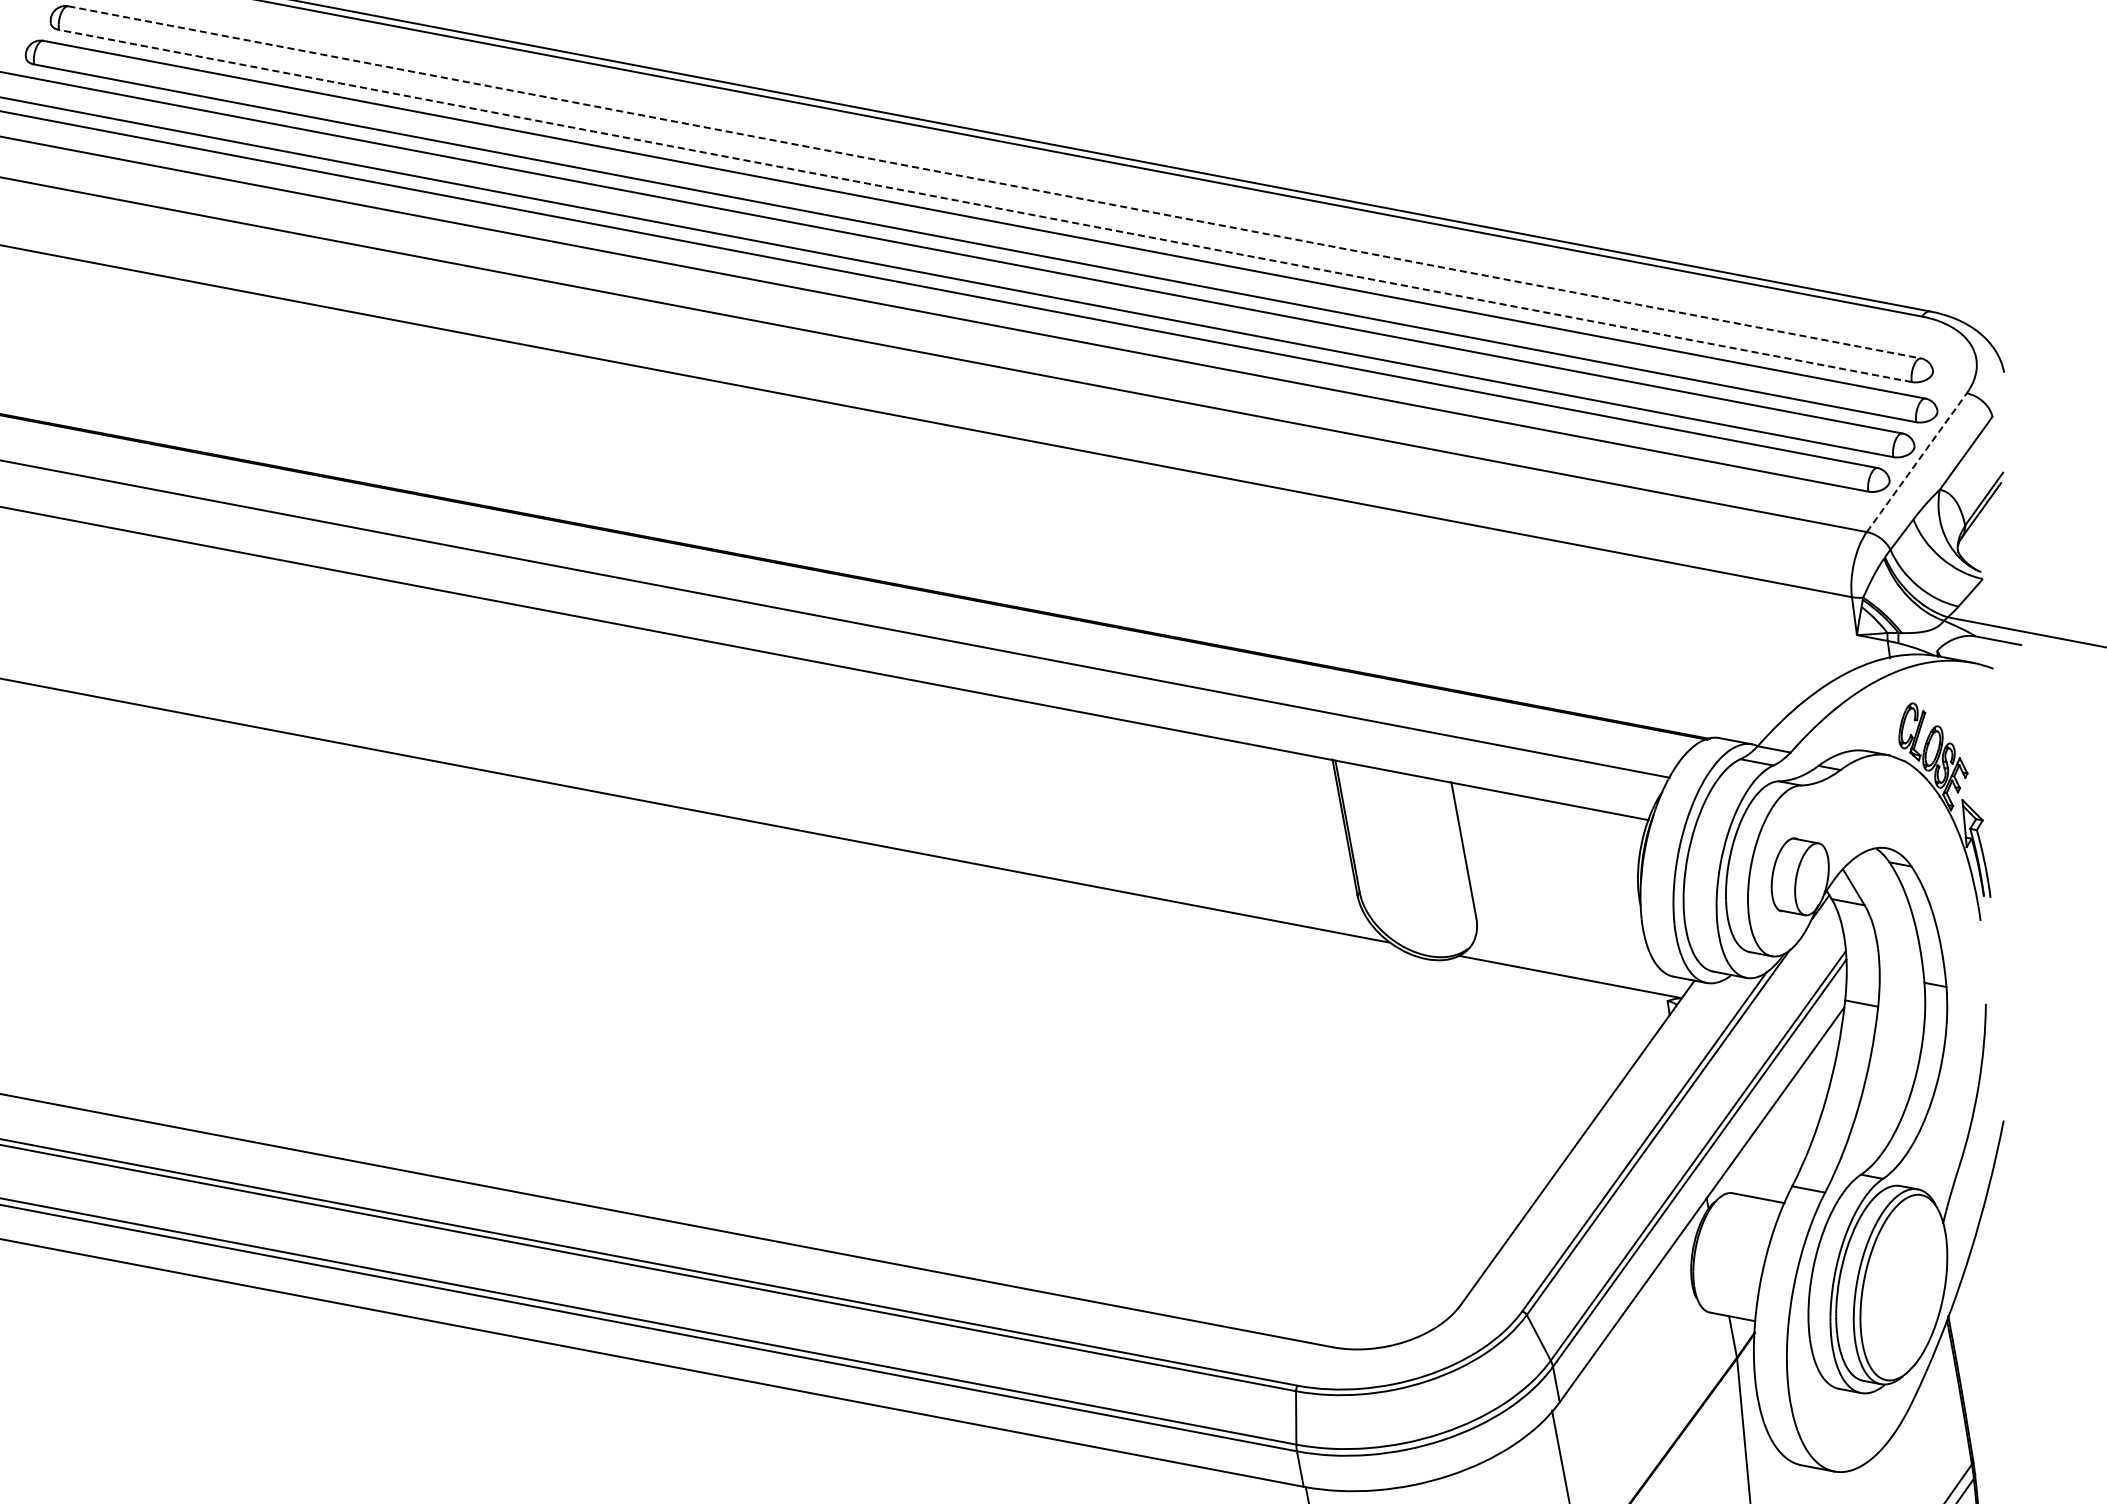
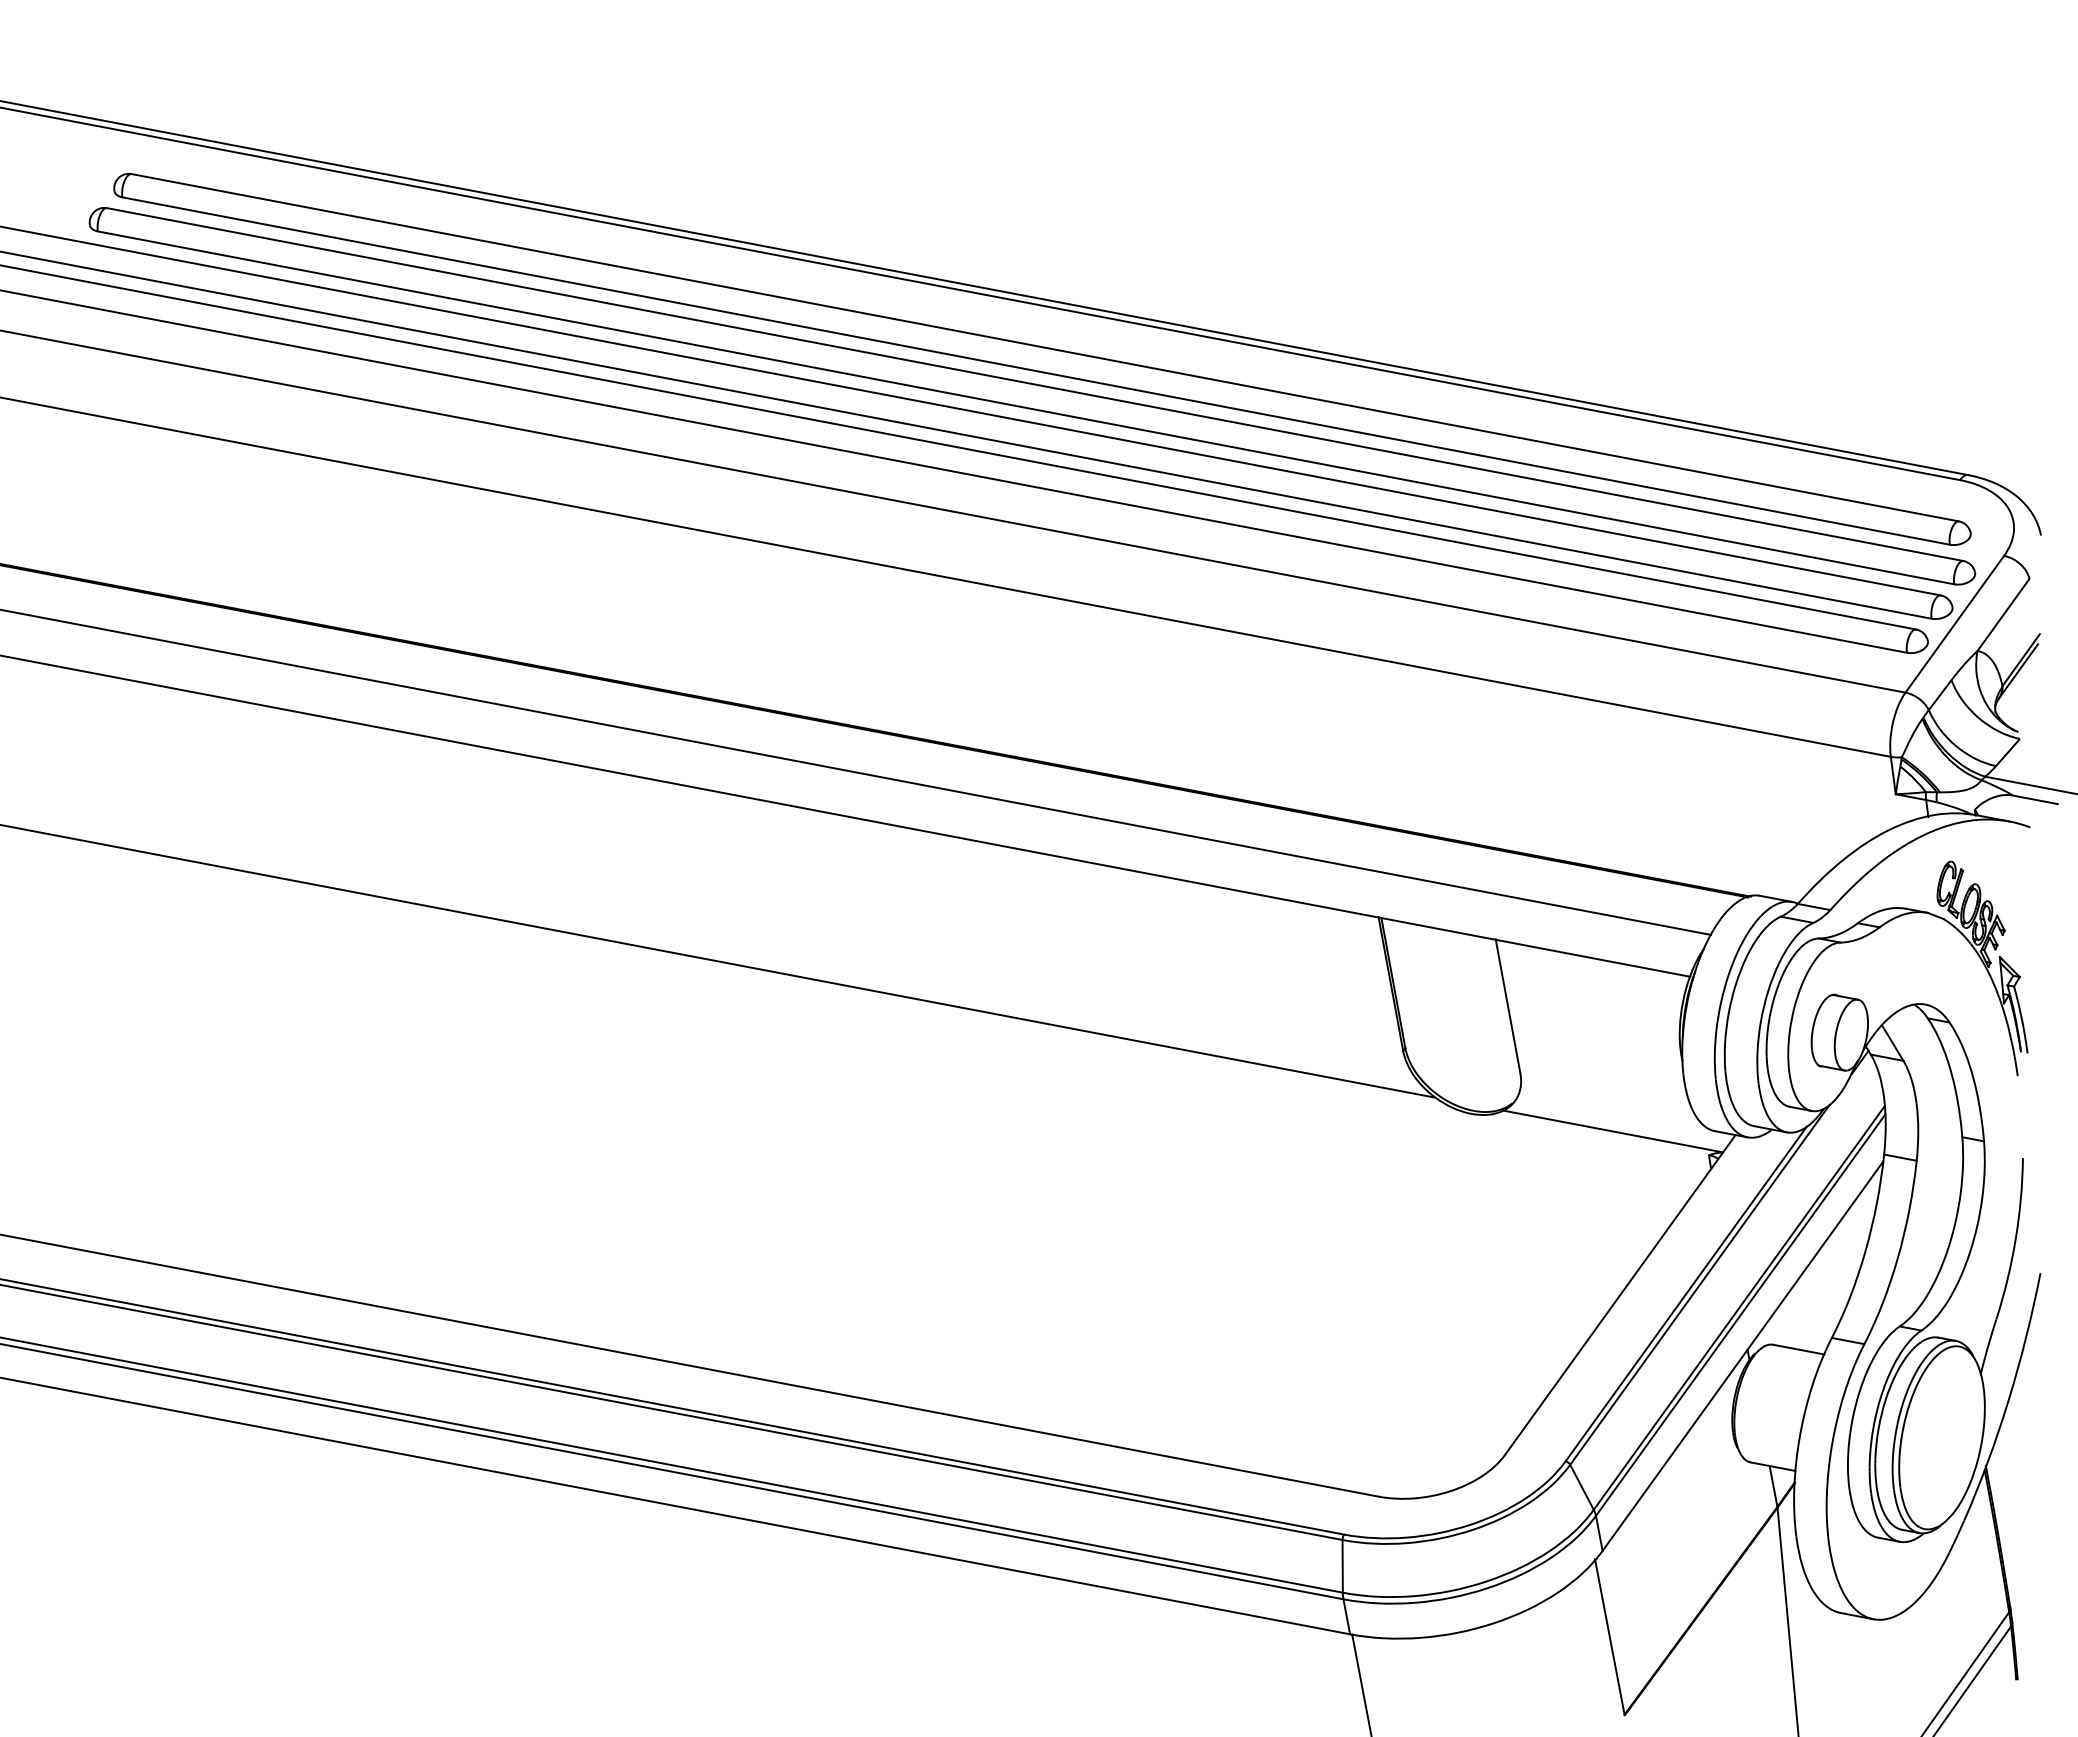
line: (994, 182) -> (1045, 347), dashed -> solid
line: (984, 205) -> (1035, 370), dashed -> solid
line: (1917, 461) -> (1955, 623), dashed -> solid

